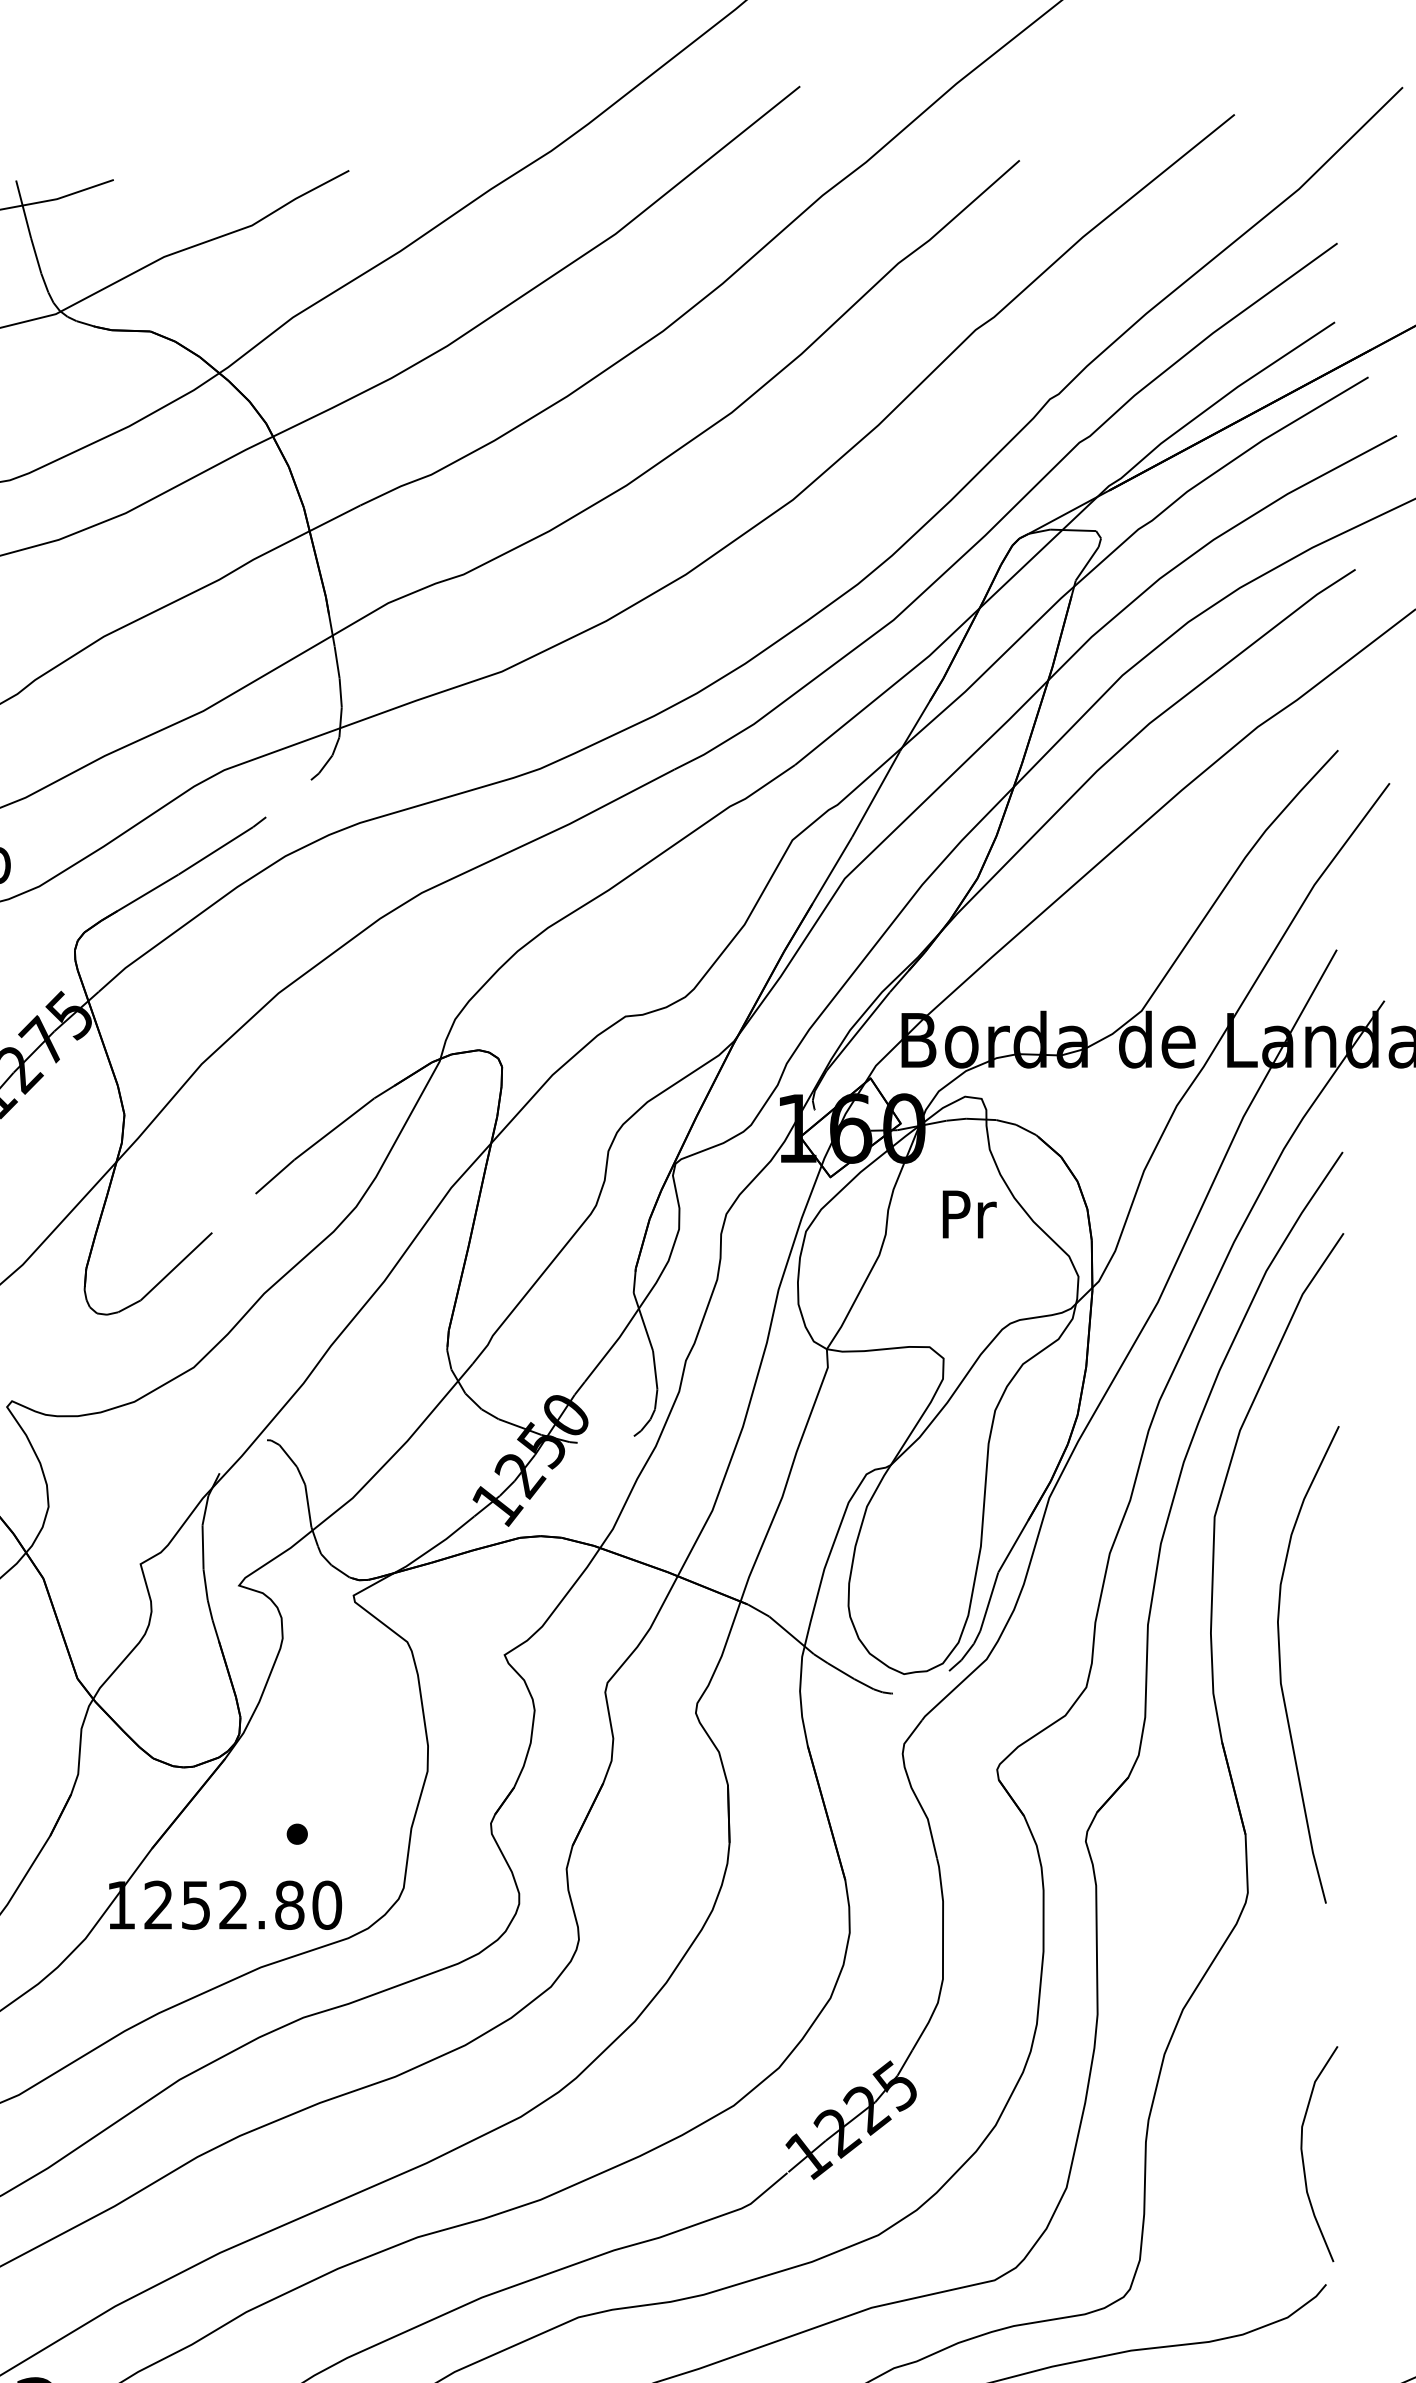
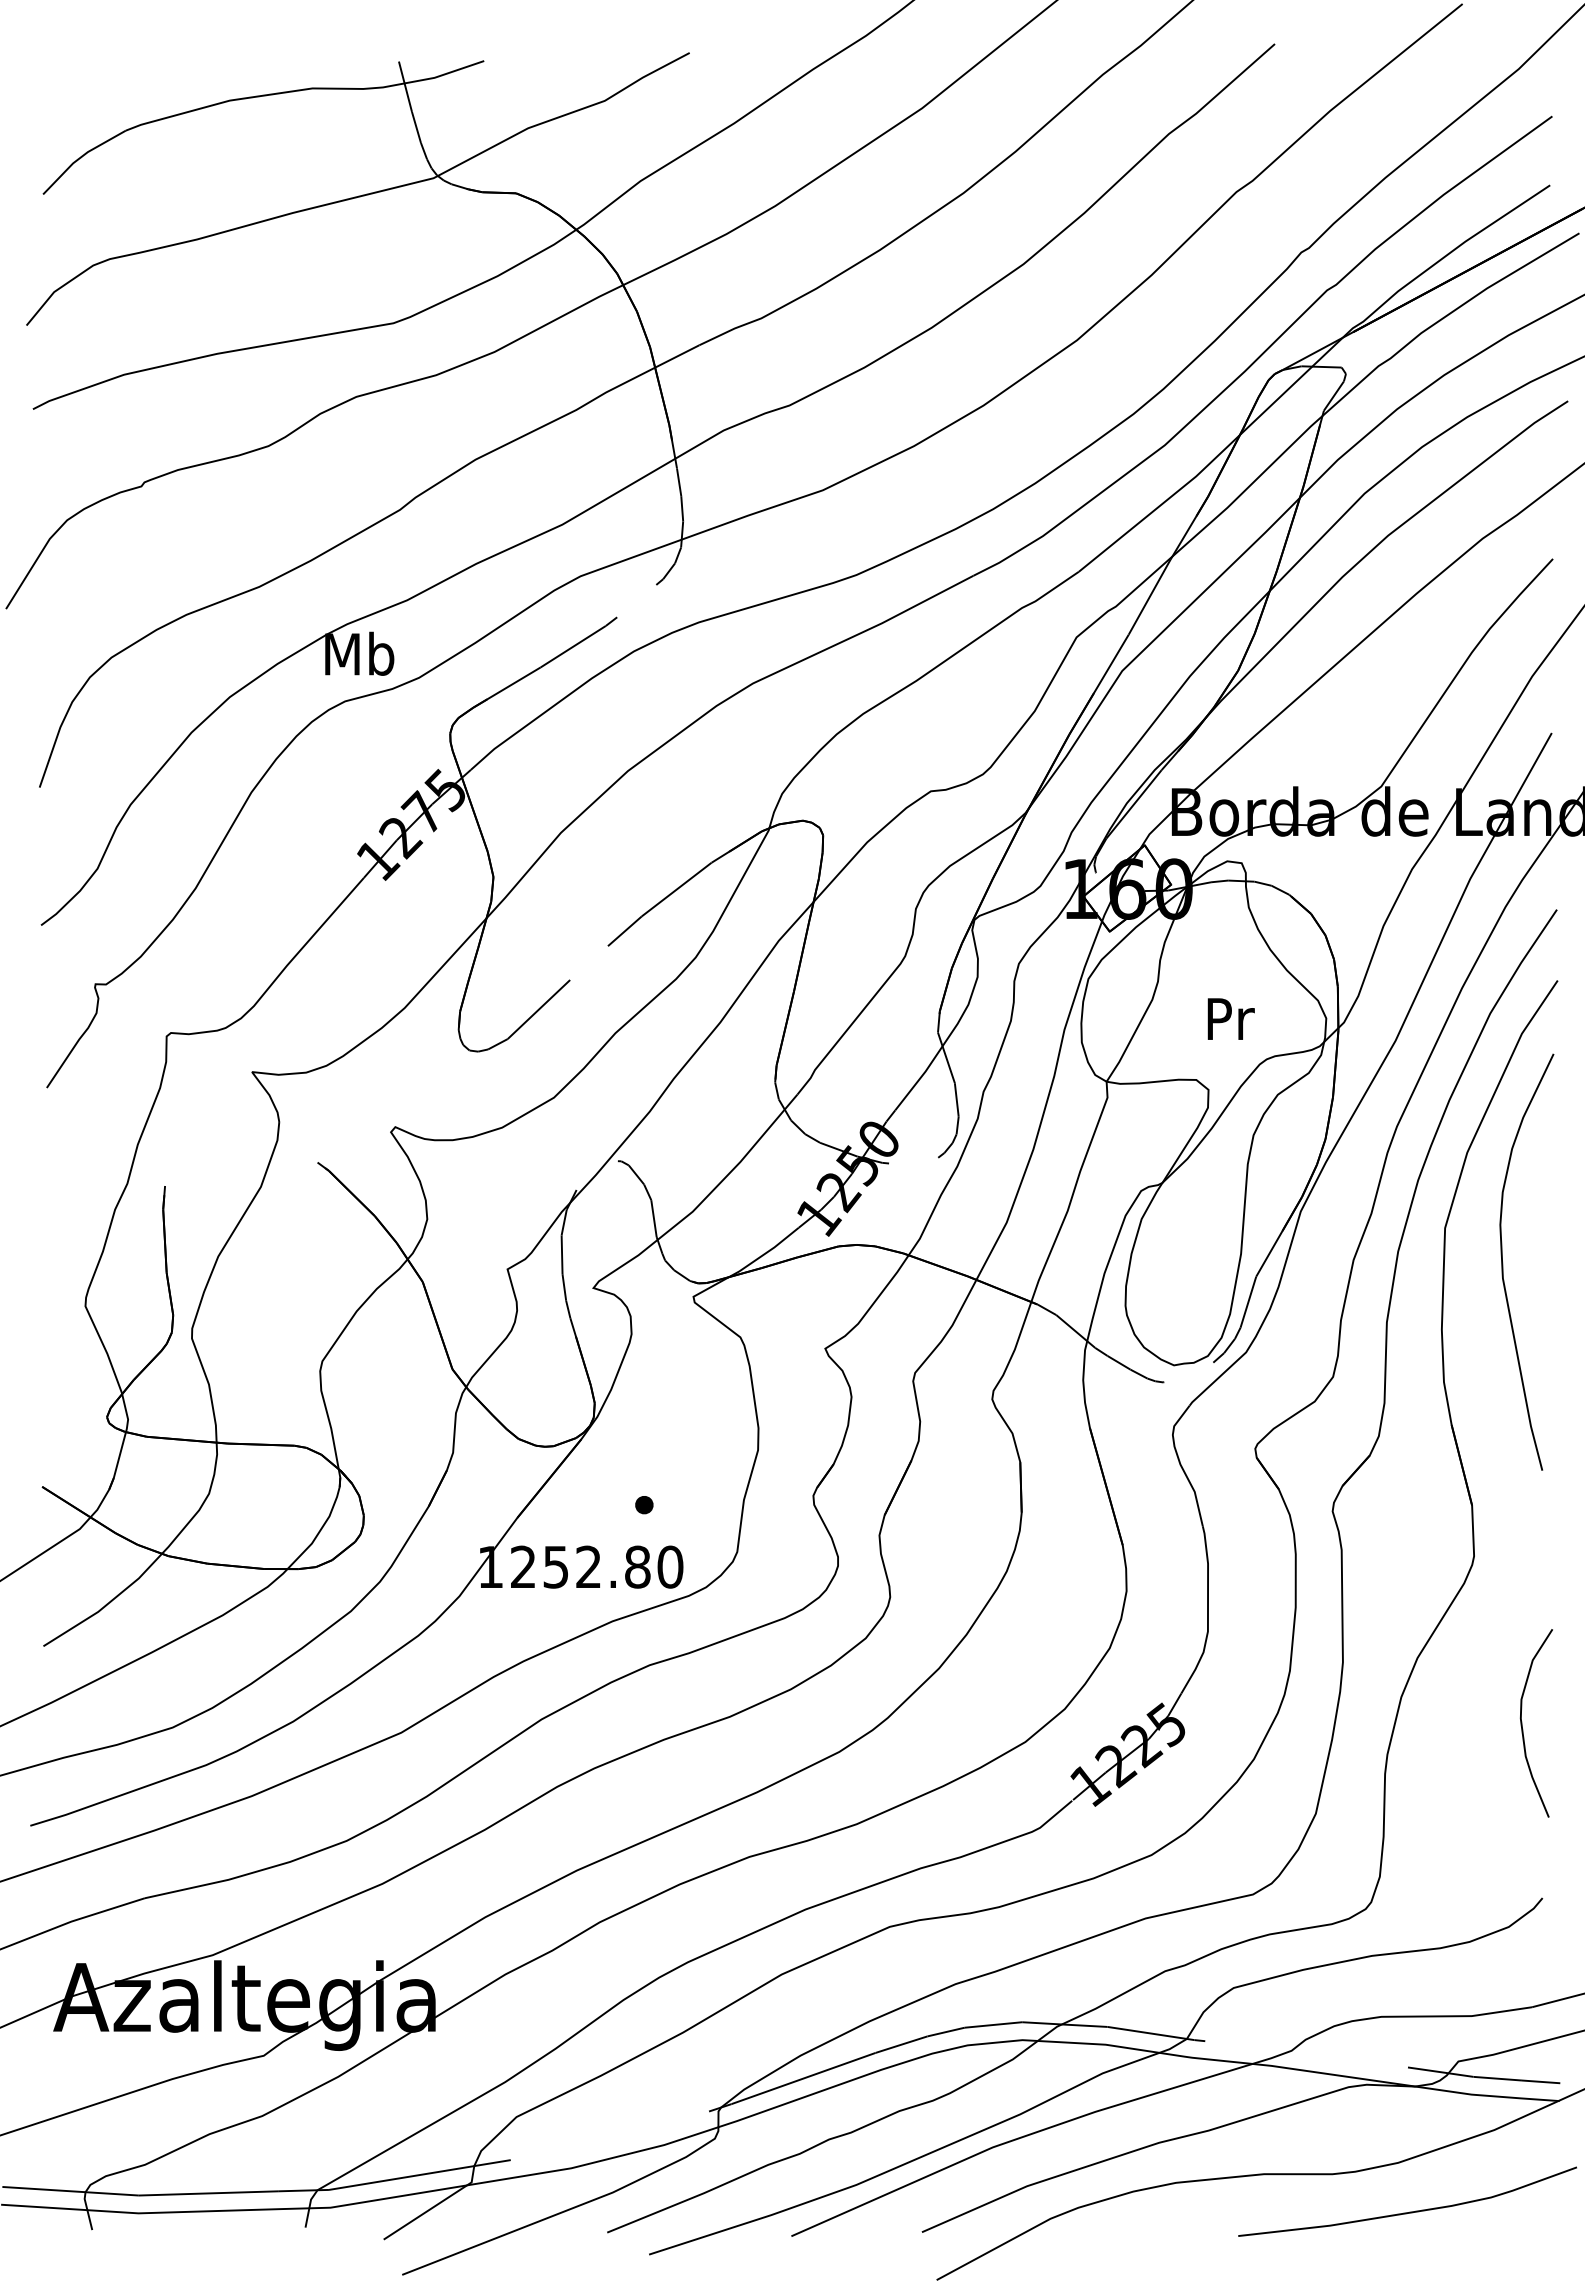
text: (968, 1213) -> (1230, 1018), moved
curve: (1281, 1666) -> (1503, 1263), moved
curve: (1303, 2154) -> (1522, 1723), moved

